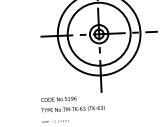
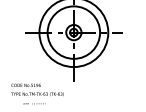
text: (72, 103) -> (37, 89), moved

